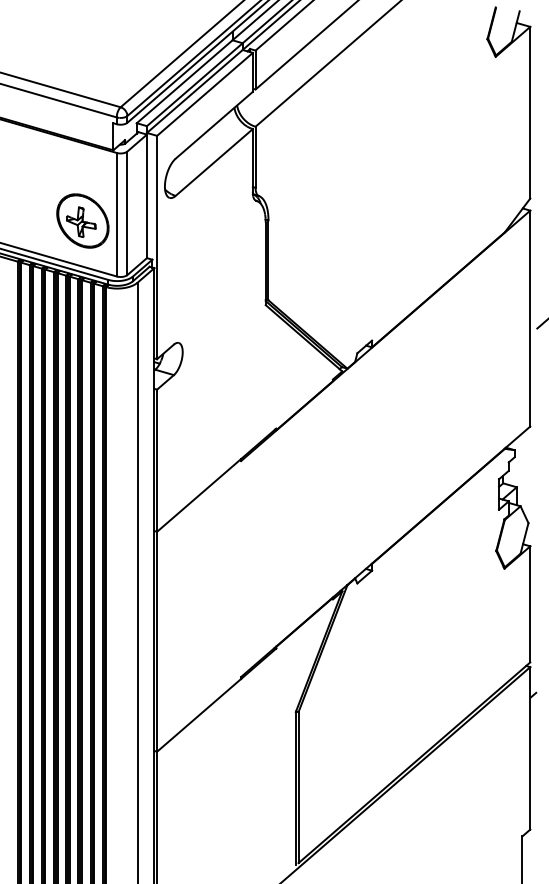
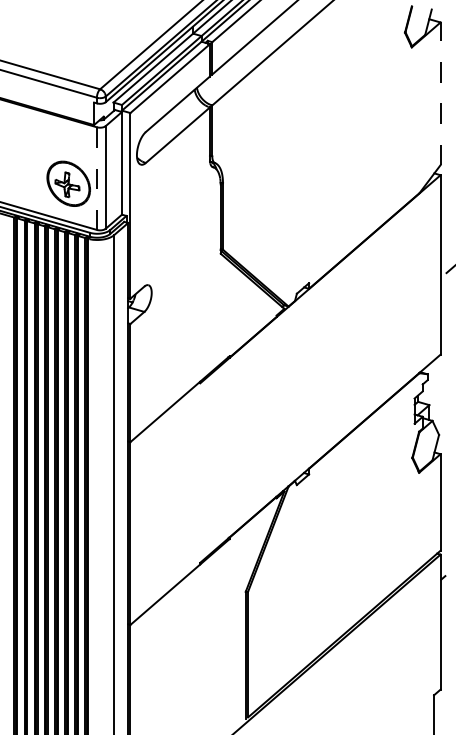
line: (530, 112) -> (440, 93), solid -> dashed
line: (116, 214) -> (96, 178), solid -> dashed

